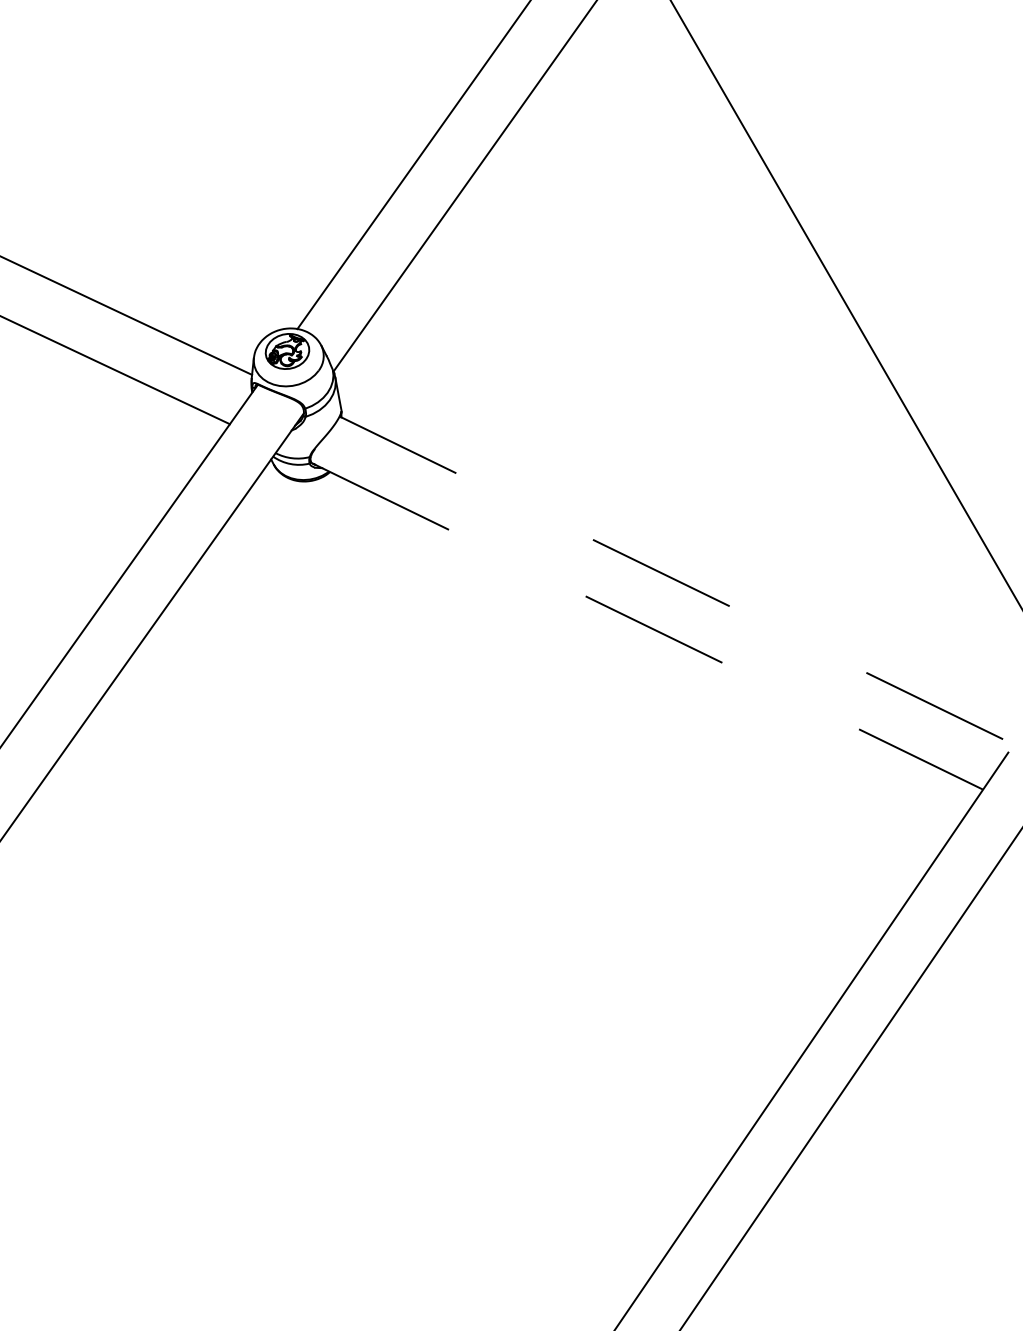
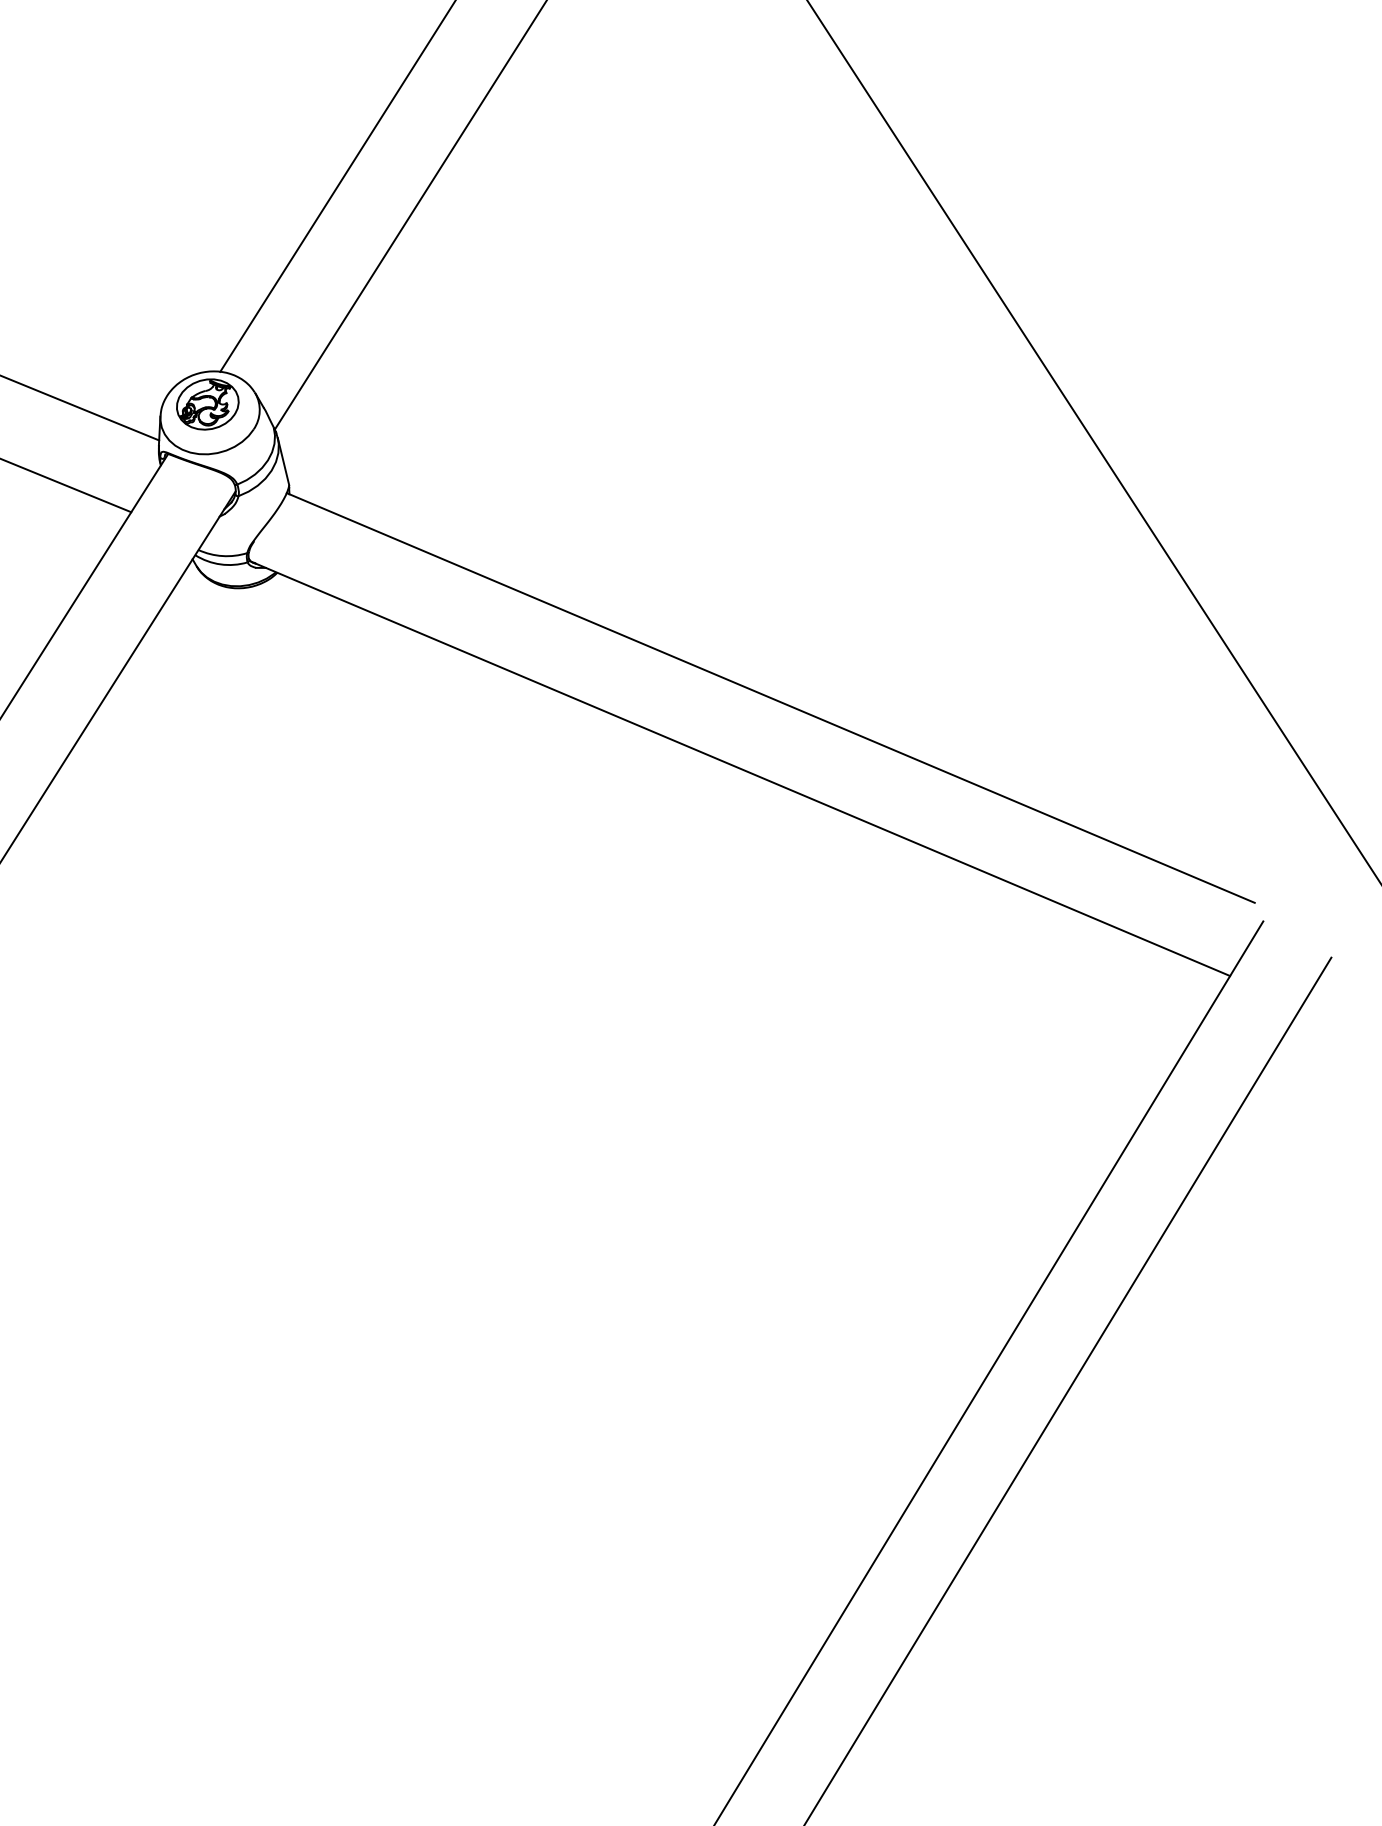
line: (671, 577) -> (770, 697), dashed -> solid
line: (647, 626) -> (740, 768), dashed -> solid

